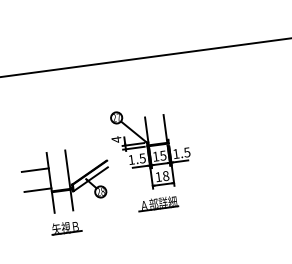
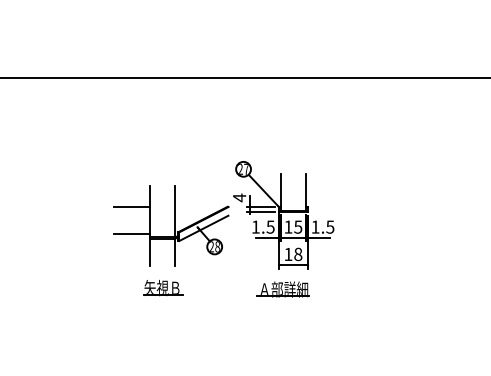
part: (152, 158) -> (283, 229), moved

